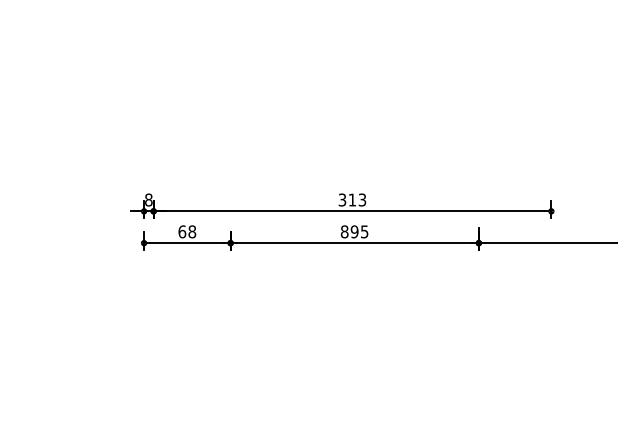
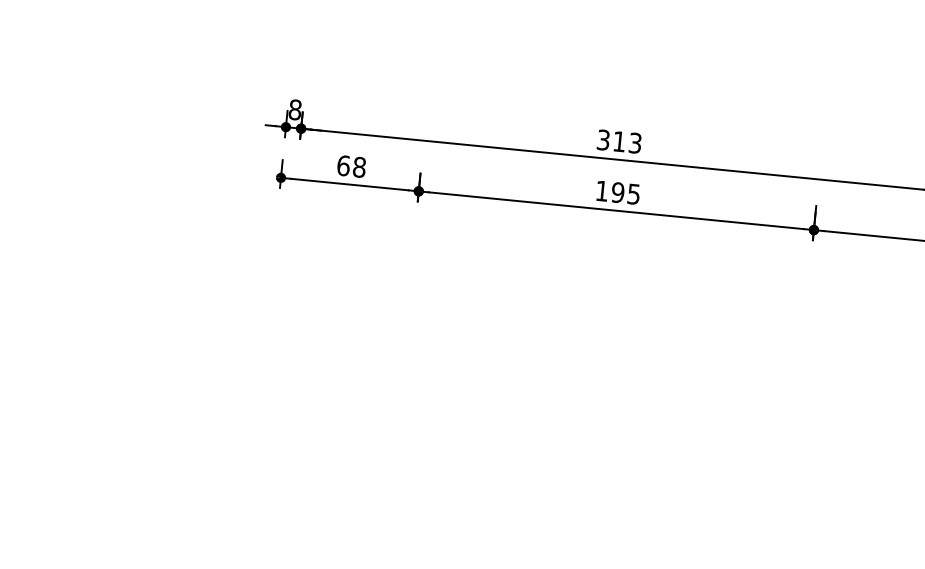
text: (344, 231) -> (601, 190), 895 -> 195

